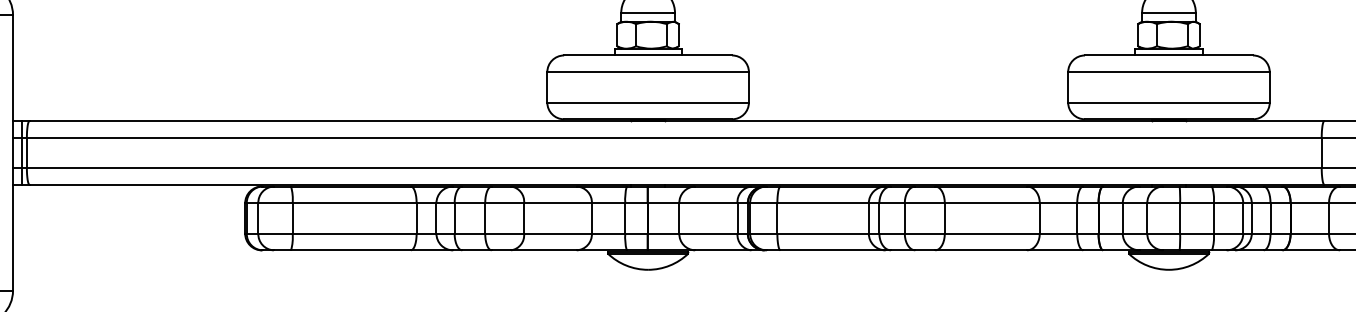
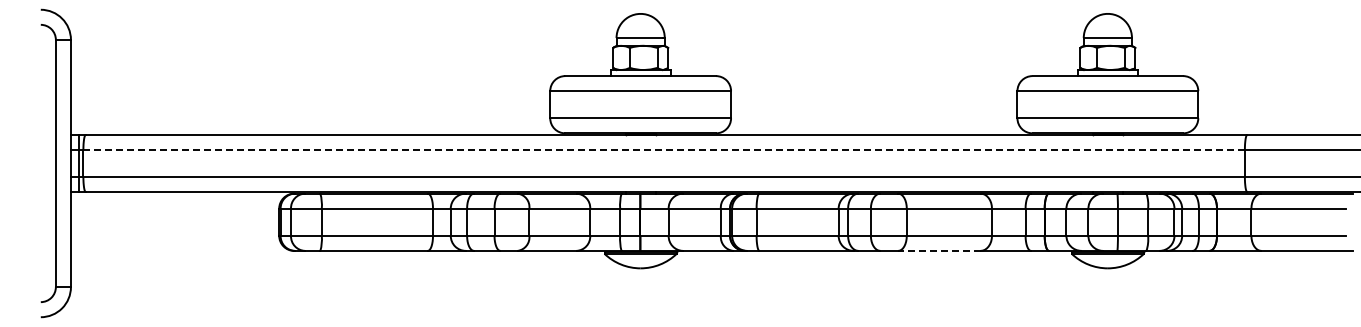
line: (674, 137) -> (664, 149), solid -> dashed
line: (980, 249) -> (938, 250), solid -> dashed

